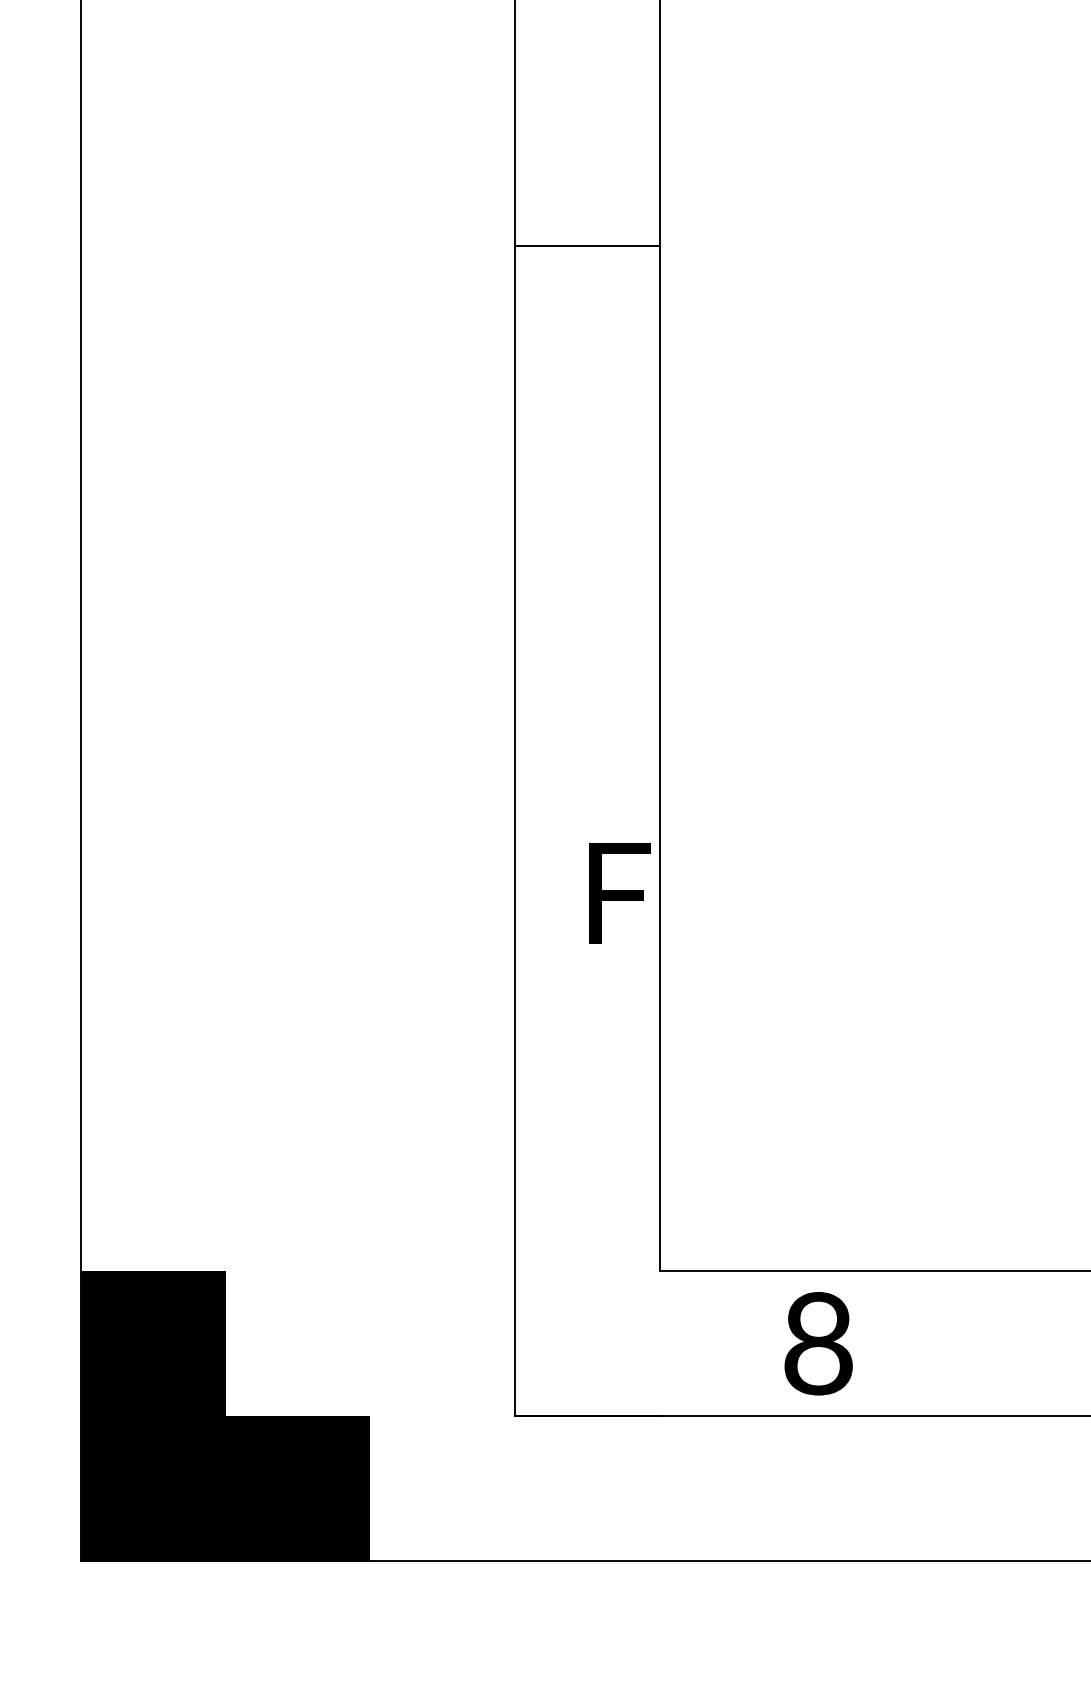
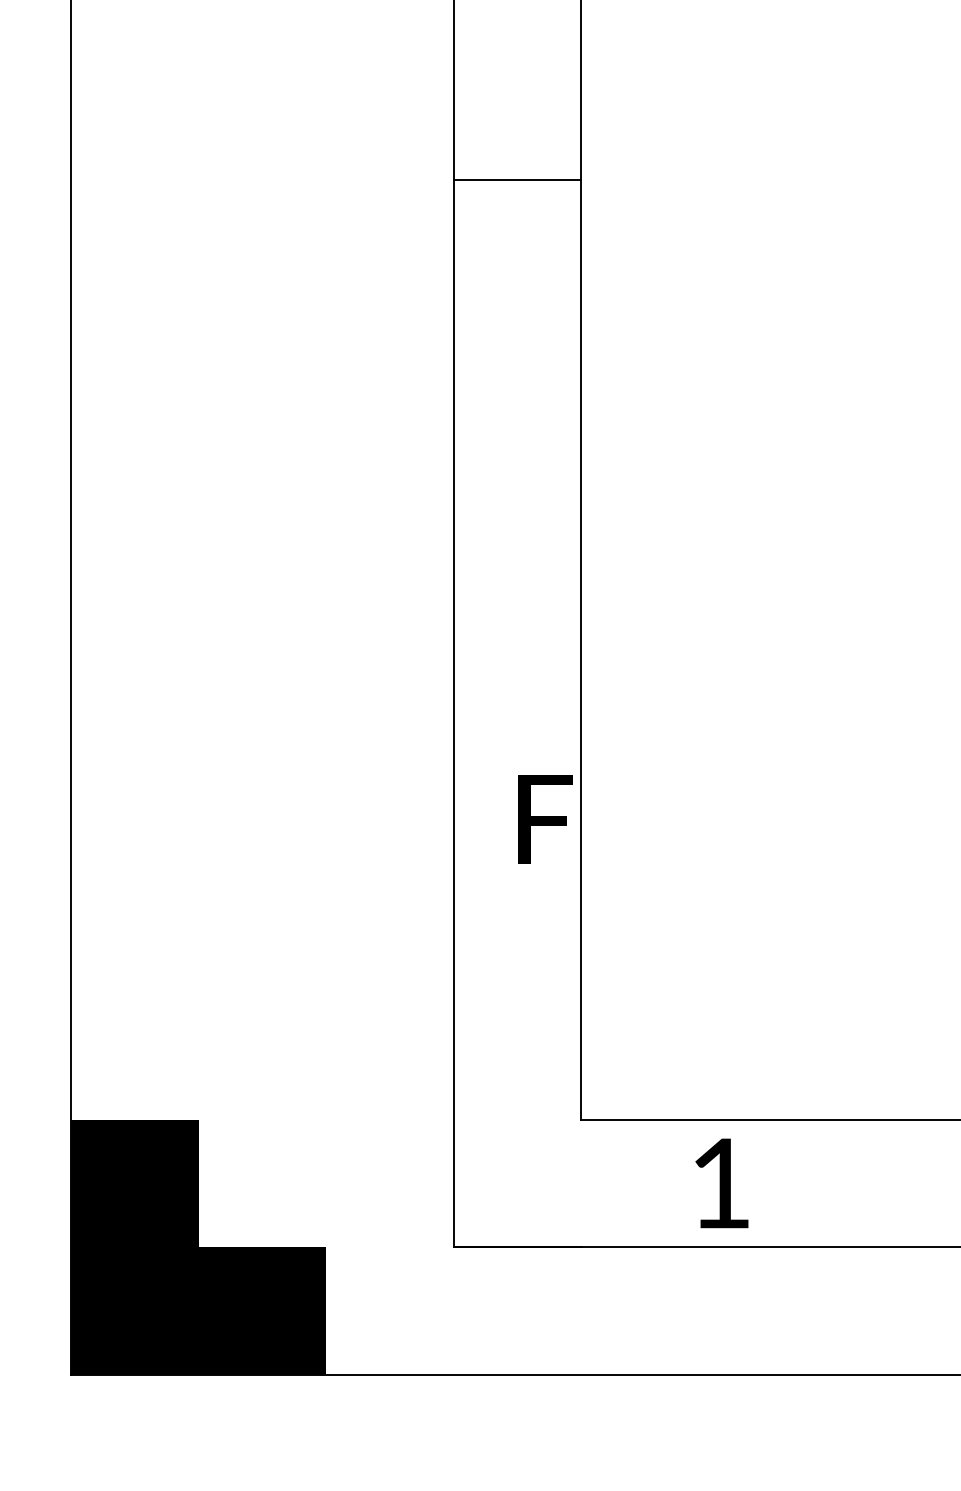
line: (587, 245) -> (517, 180), moved
text: (619, 893) -> (545, 819), moved
text: (818, 1343) -> (720, 1183), 8 -> 1

